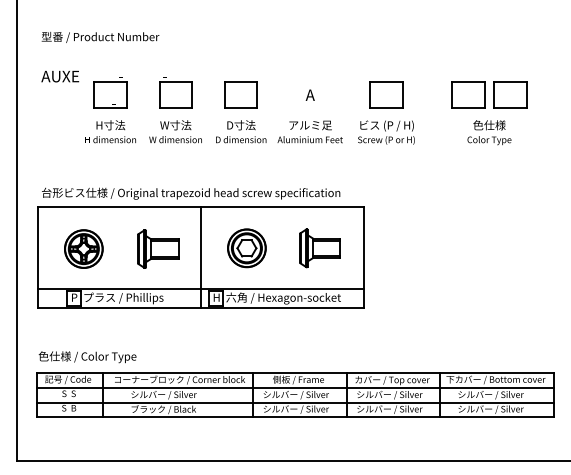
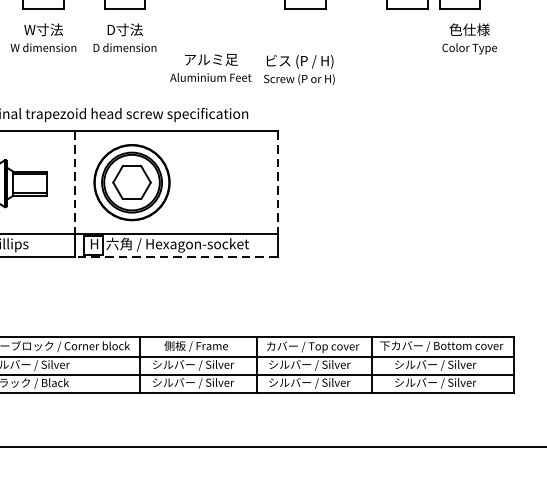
text: (309, 131) -> (209, 67), moved
text: (386, 132) -> (299, 69), moved
text: (489, 132) -> (469, 38), moved
line: (200, 248) -> (74, 182), solid -> dashed
part: (246, 248) -> (131, 182), size x1.6
part: (319, 248) -> (222, 182), removed
line: (364, 248) -> (278, 182), solid -> dashed
line: (282, 308) -> (176, 257), solid -> dashed

